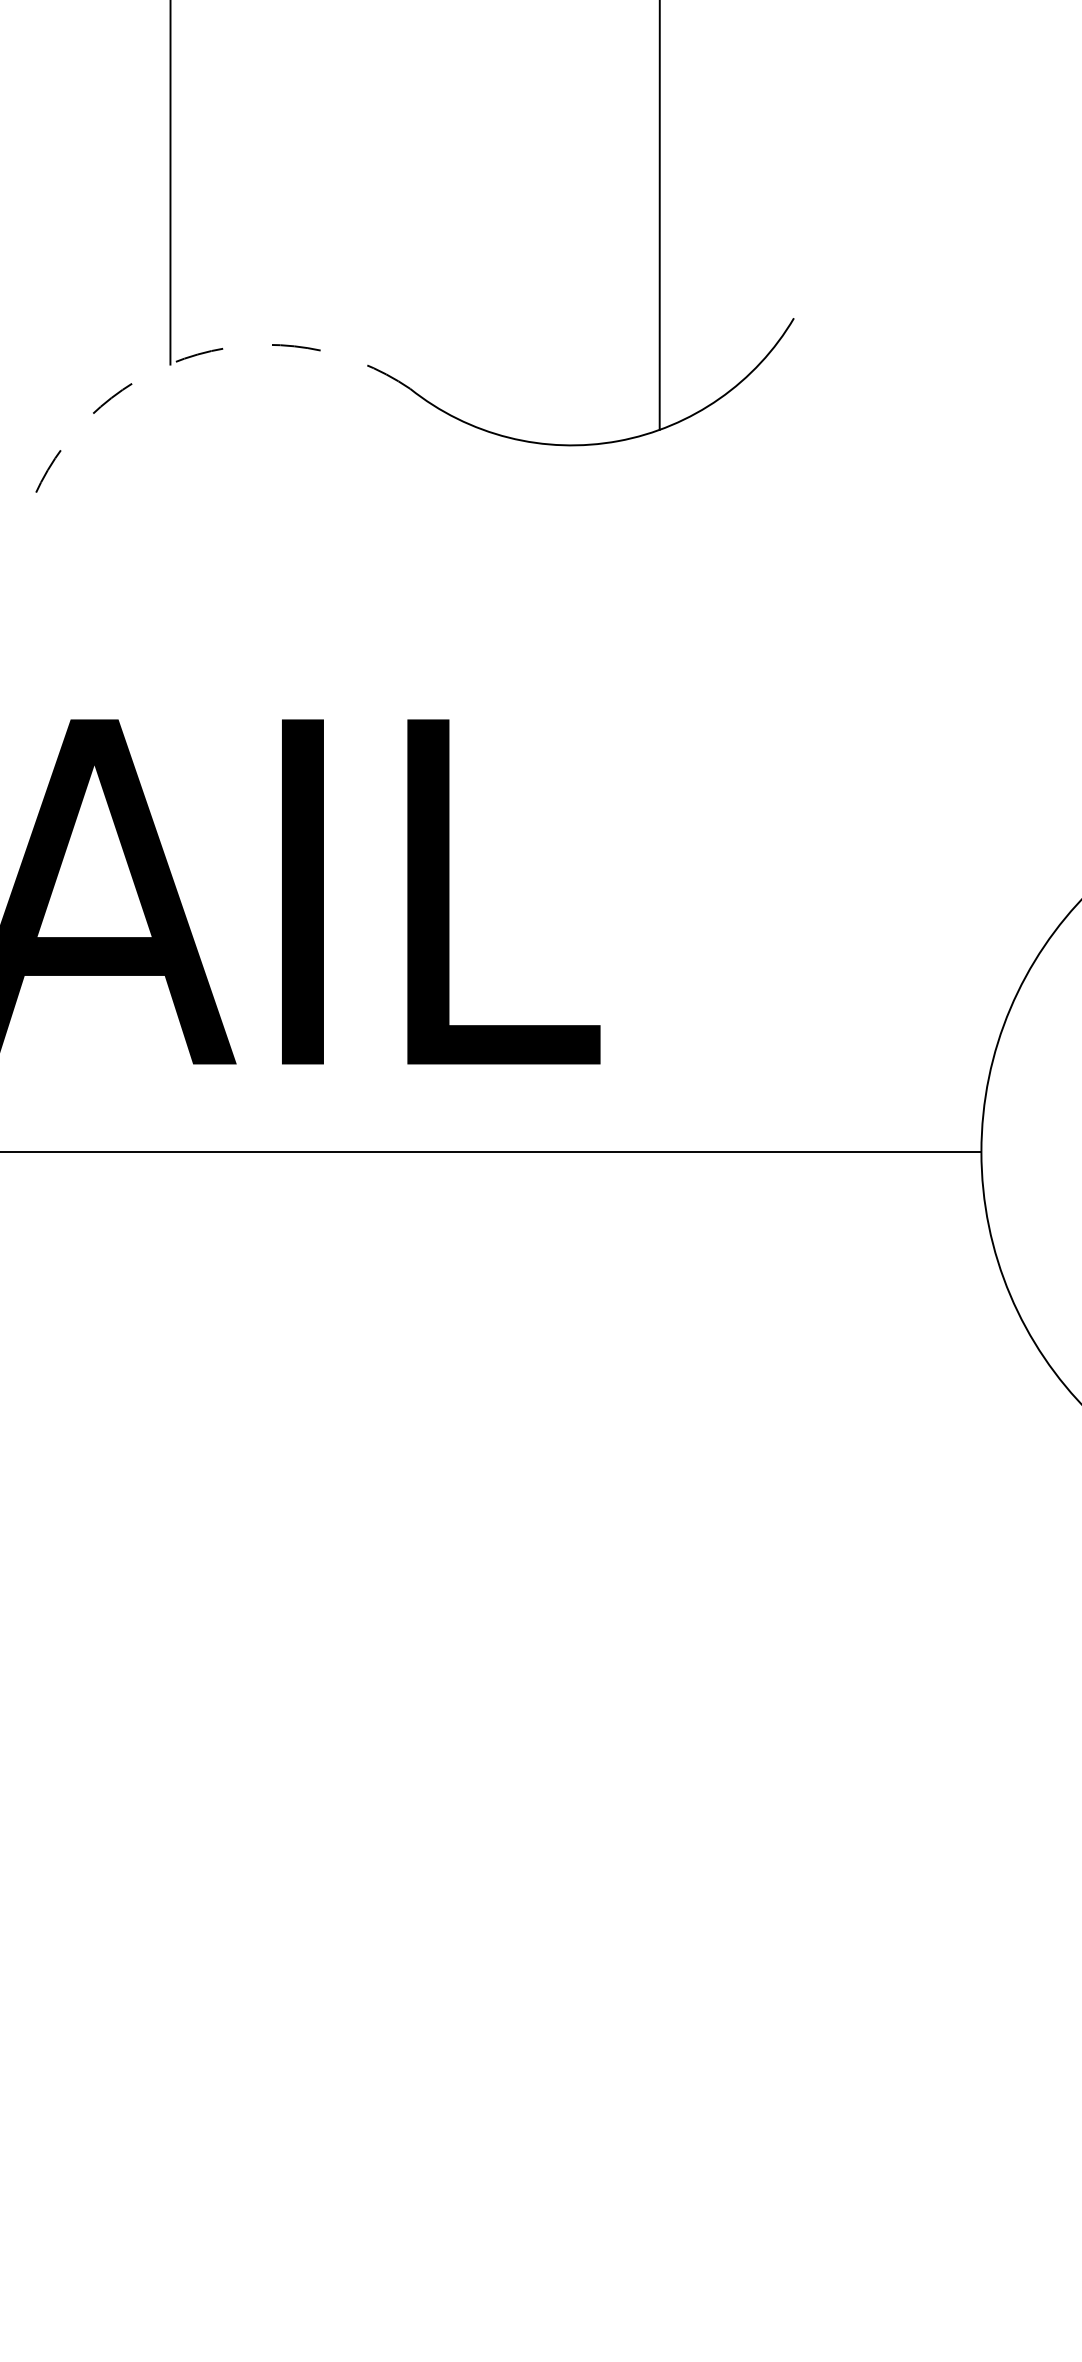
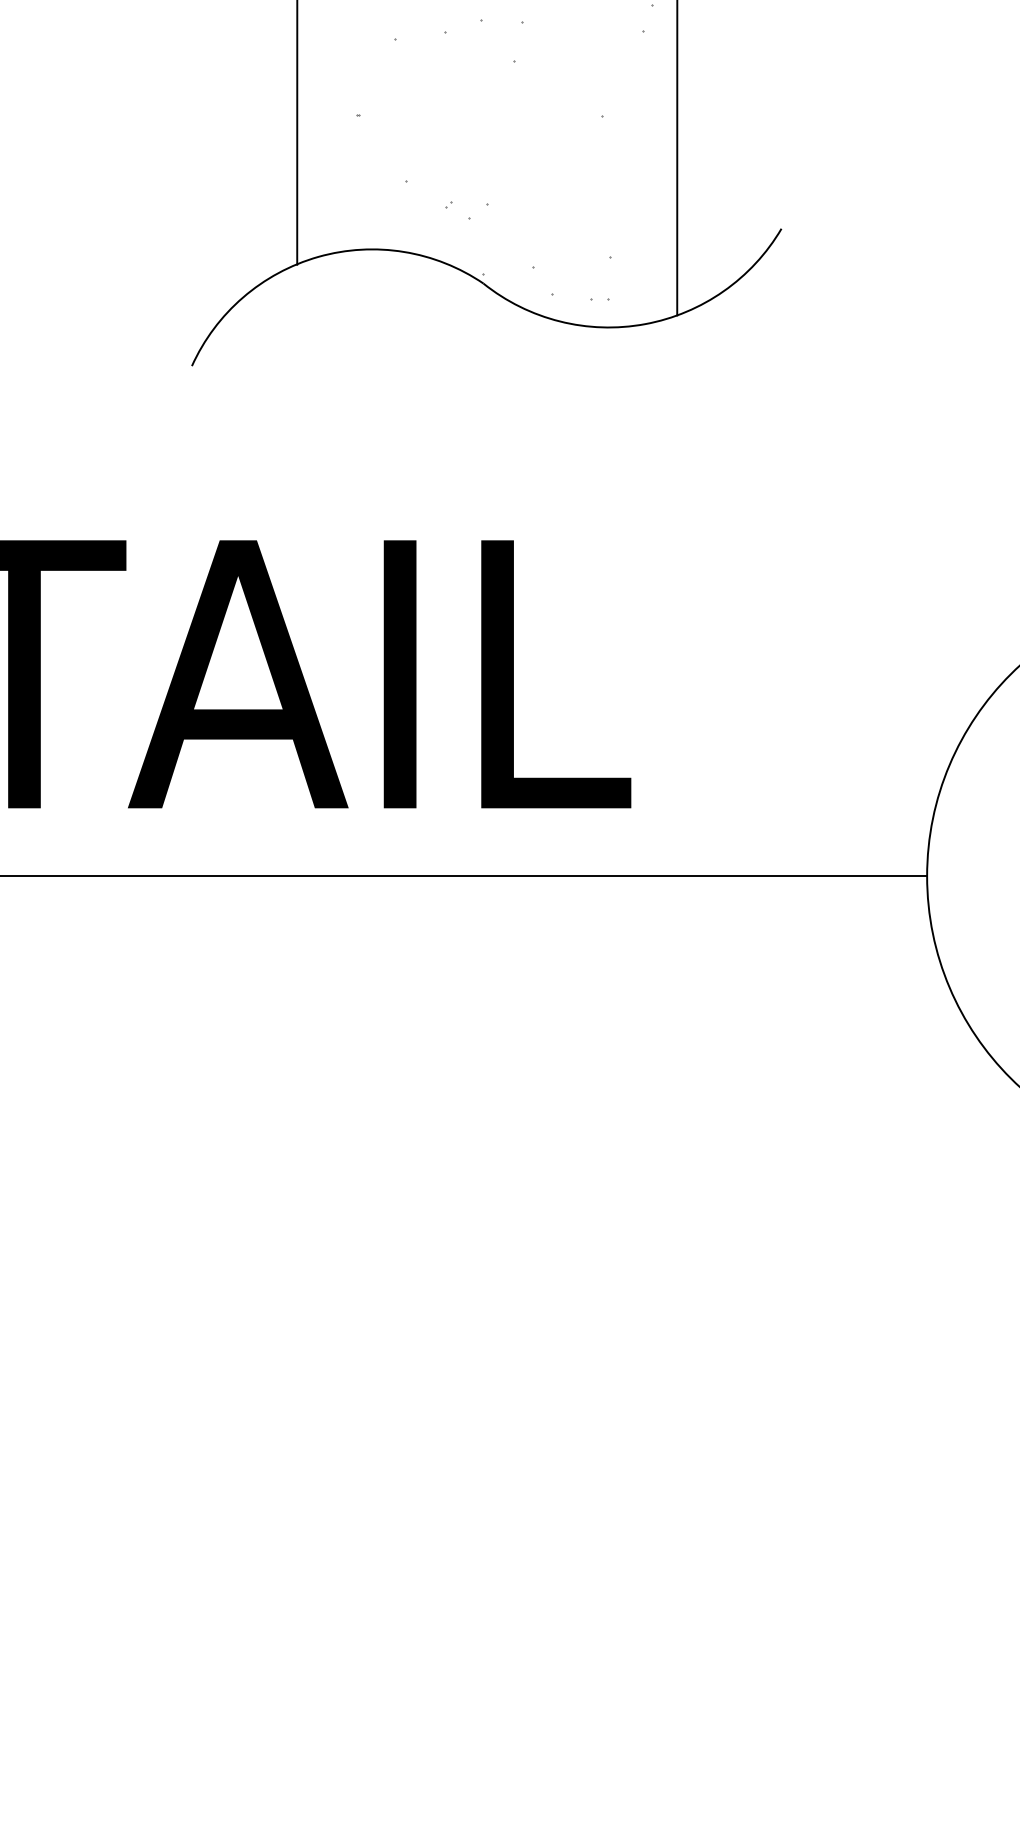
hatch: (436, 220) -> (503, 152), added
arc: (197, 353) -> (318, 256), dashed -> solid

